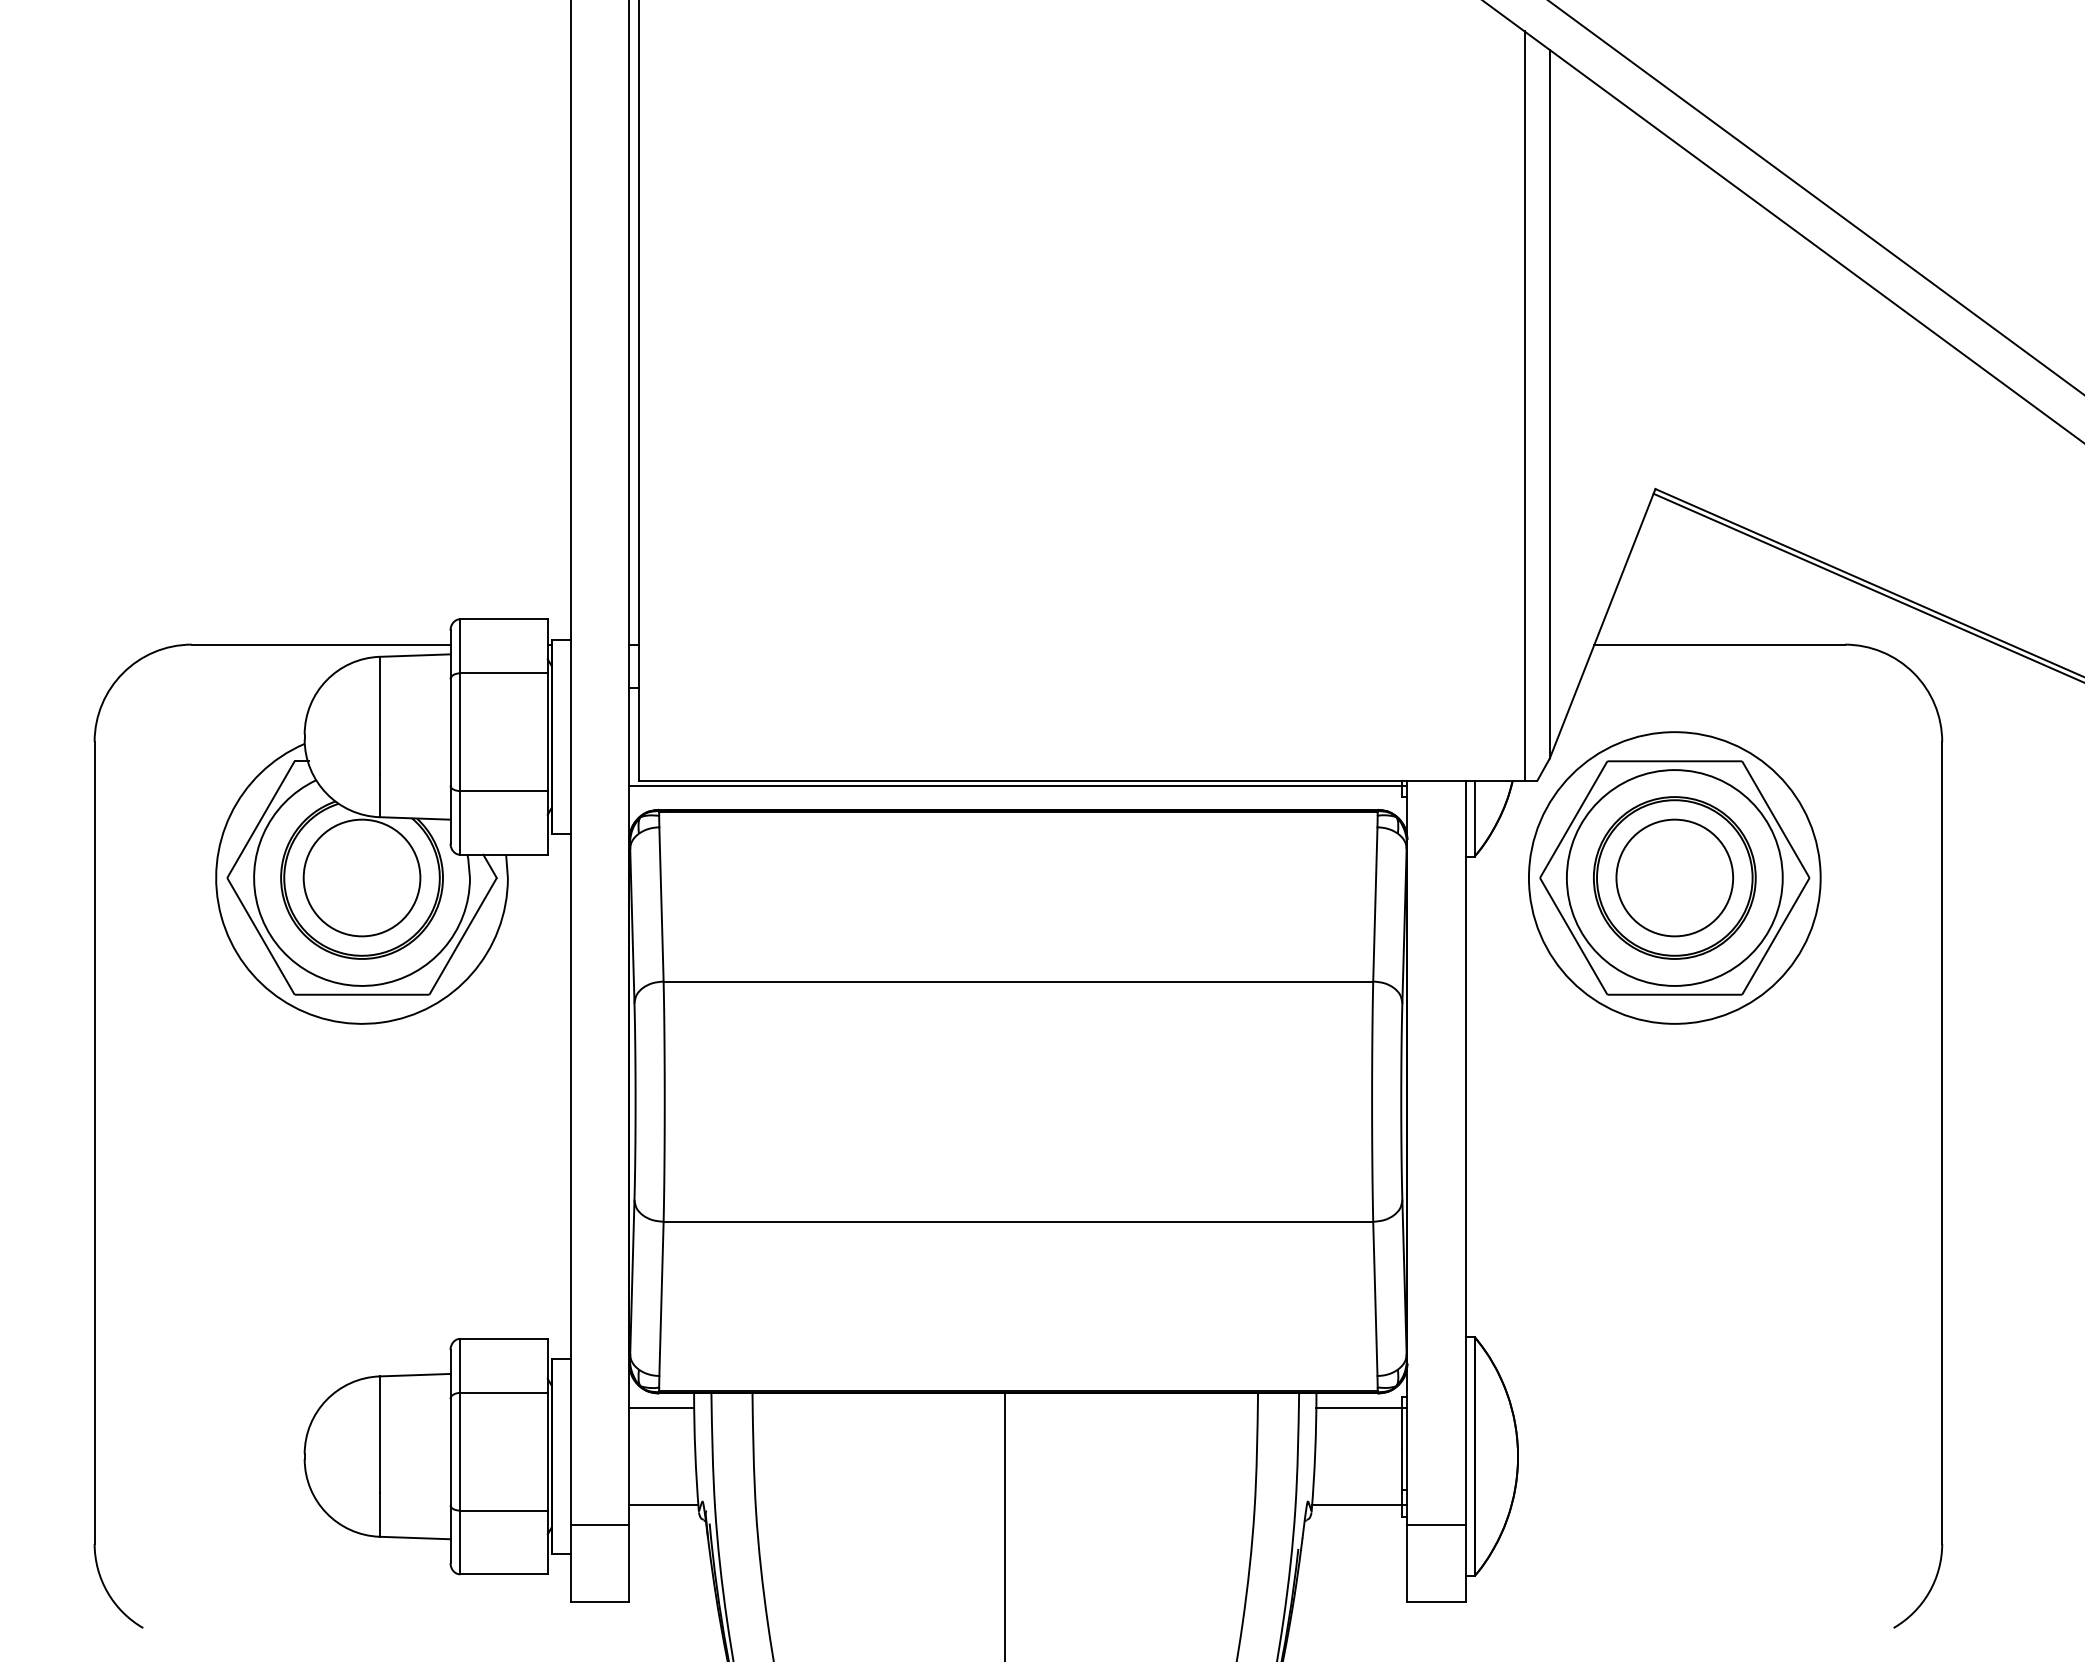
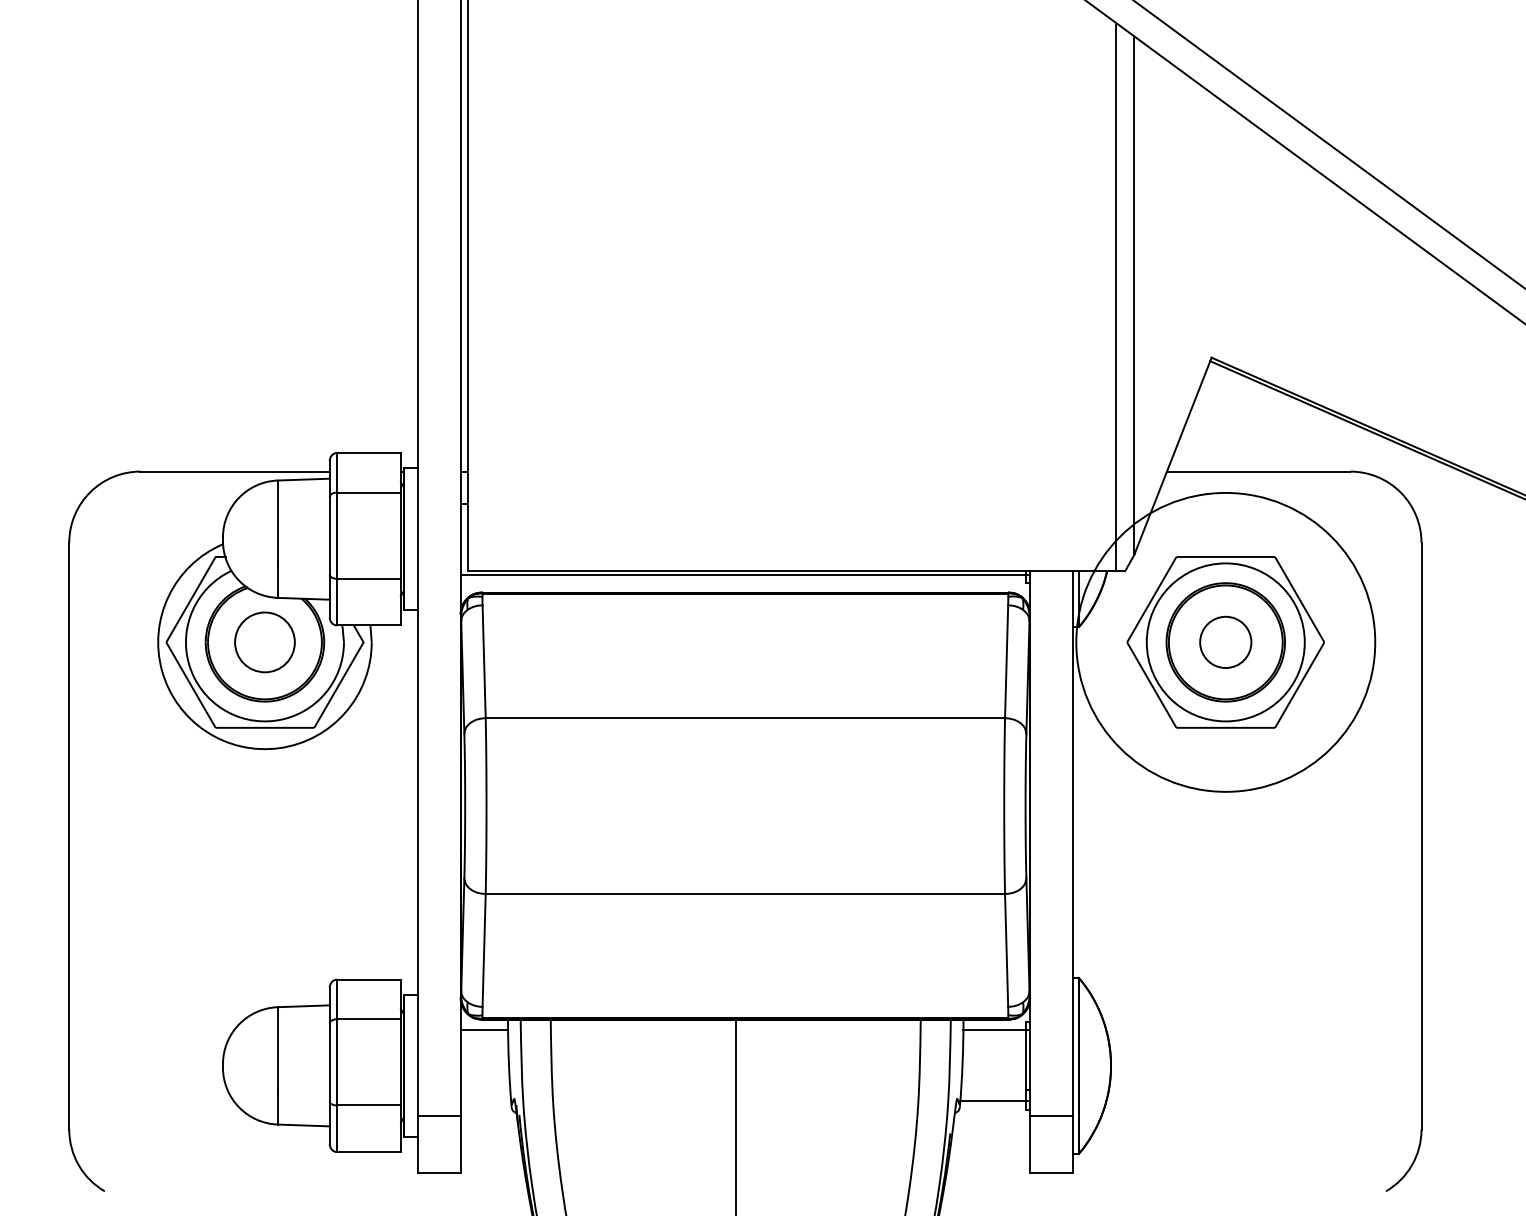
circle: (361, 877) -> (264, 642), size x0.7
circle: (1674, 877) -> (1225, 642), size x0.6
circle: (1674, 877) -> (1225, 642), size x1.4
line: (663, 1505) -> (485, 1101), removed

